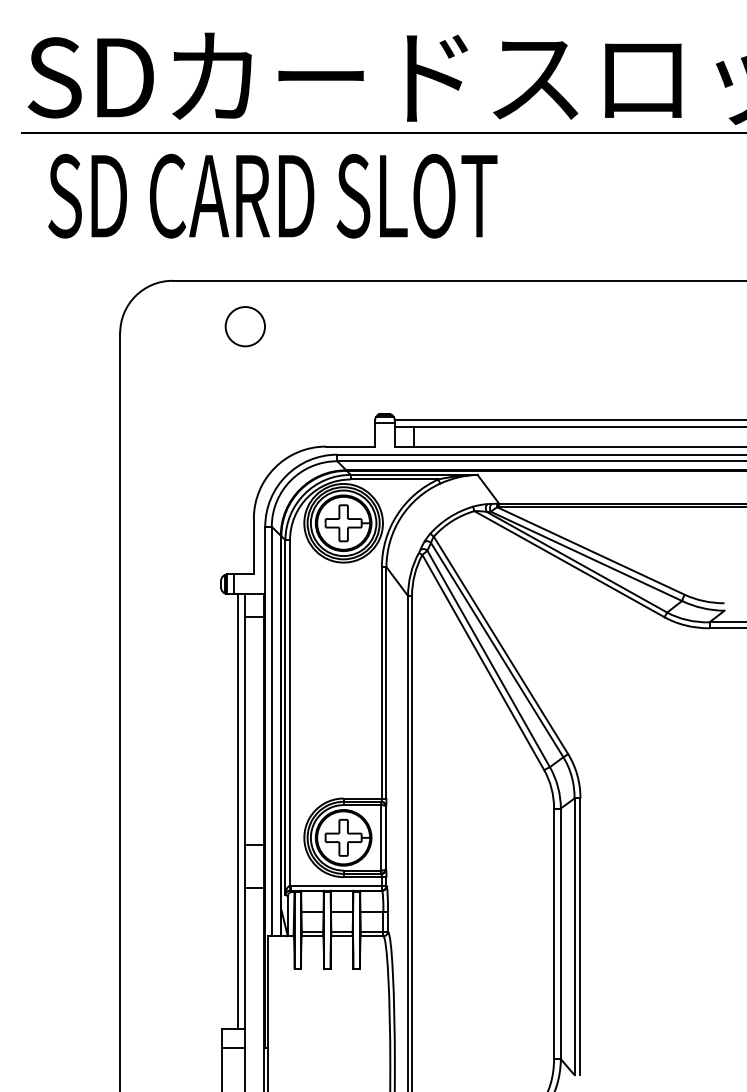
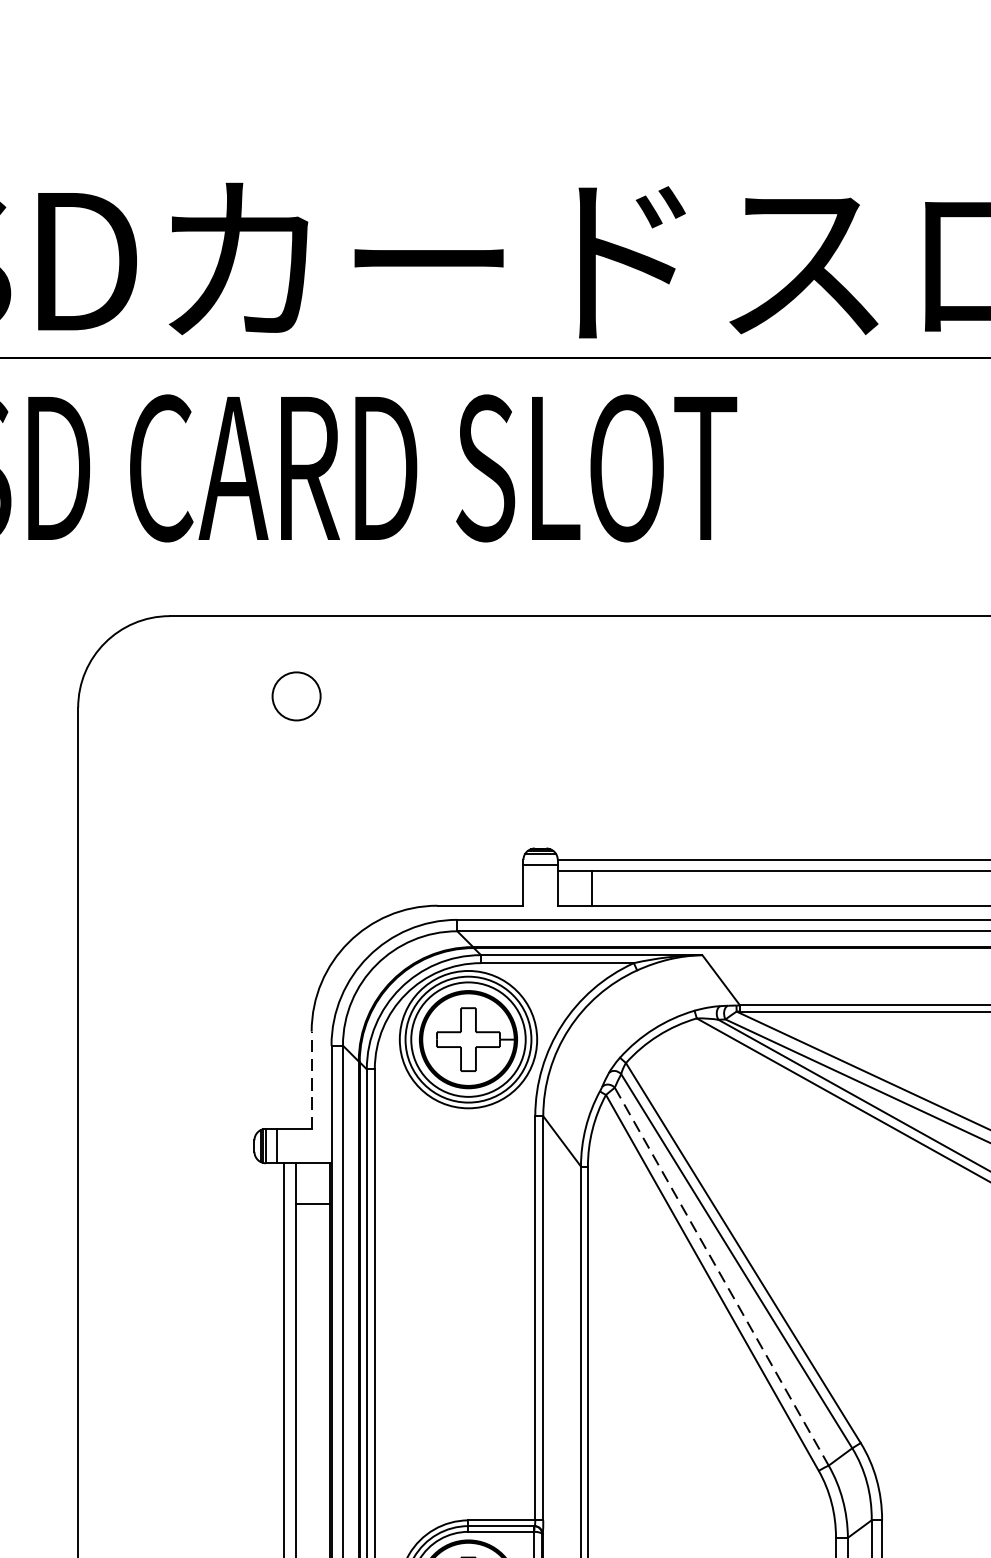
circle: (244, 326) -> (295, 695), size x0.7
line: (253, 546) -> (311, 1080), solid -> dashed
line: (488, 659) -> (721, 1277), solid -> dashed

